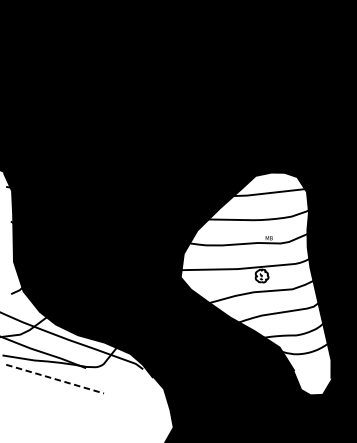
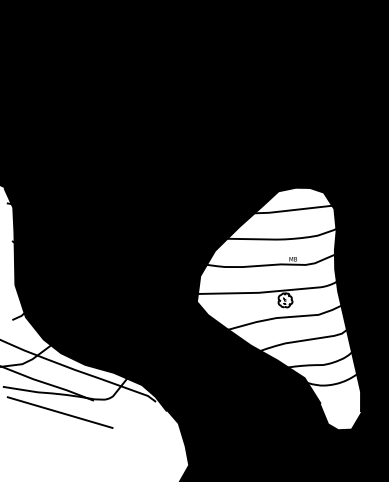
line: (55, 379) -> (60, 412), dashed -> solid

